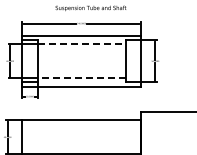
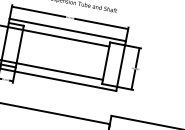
line: (81, 44) -> (66, 38), dashed -> solid
line: (81, 78) -> (59, 71), dashed -> solid

